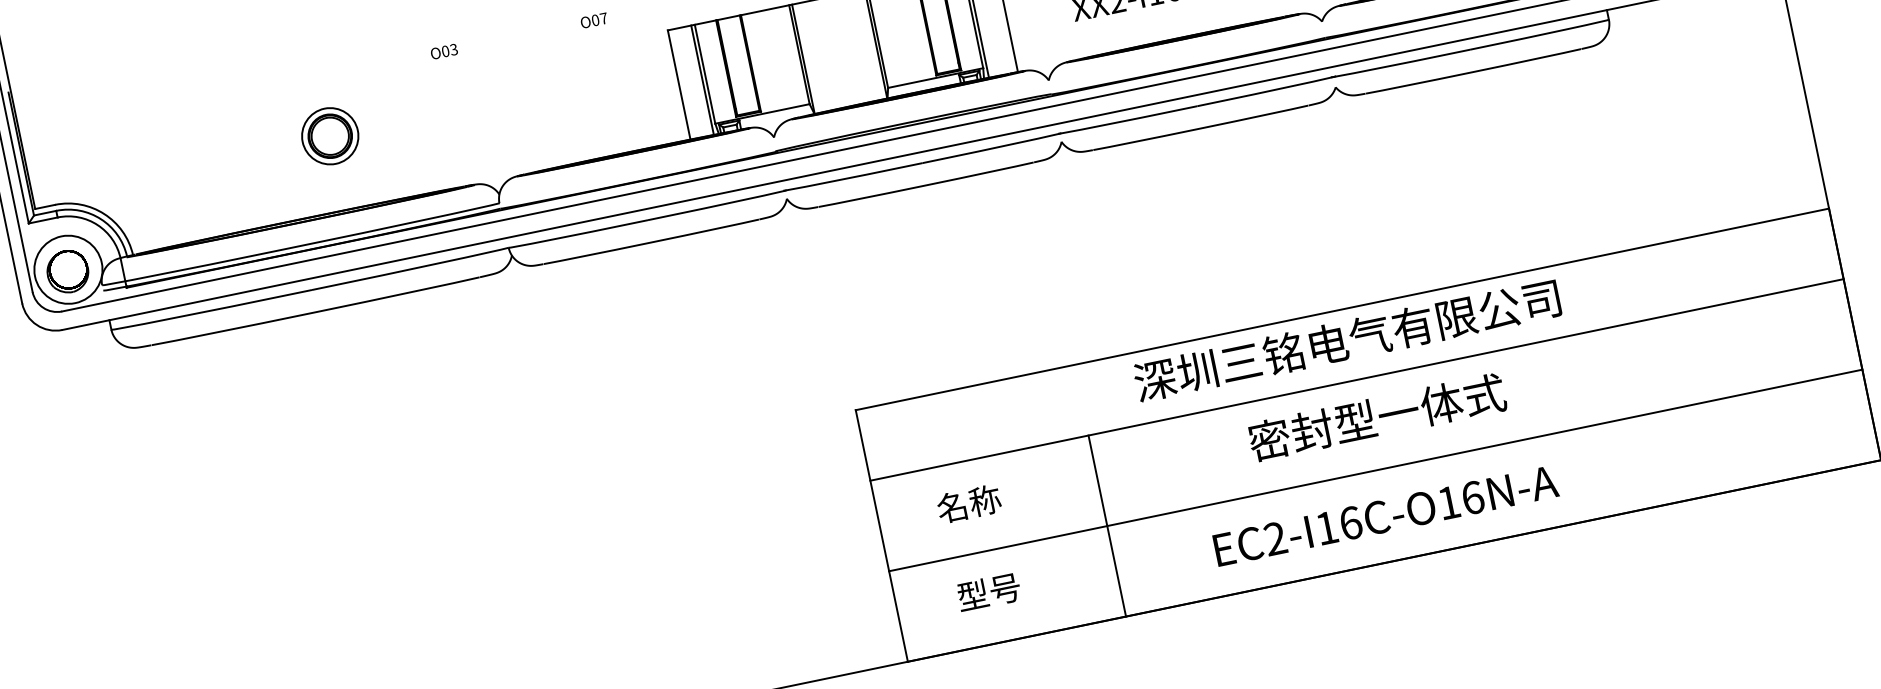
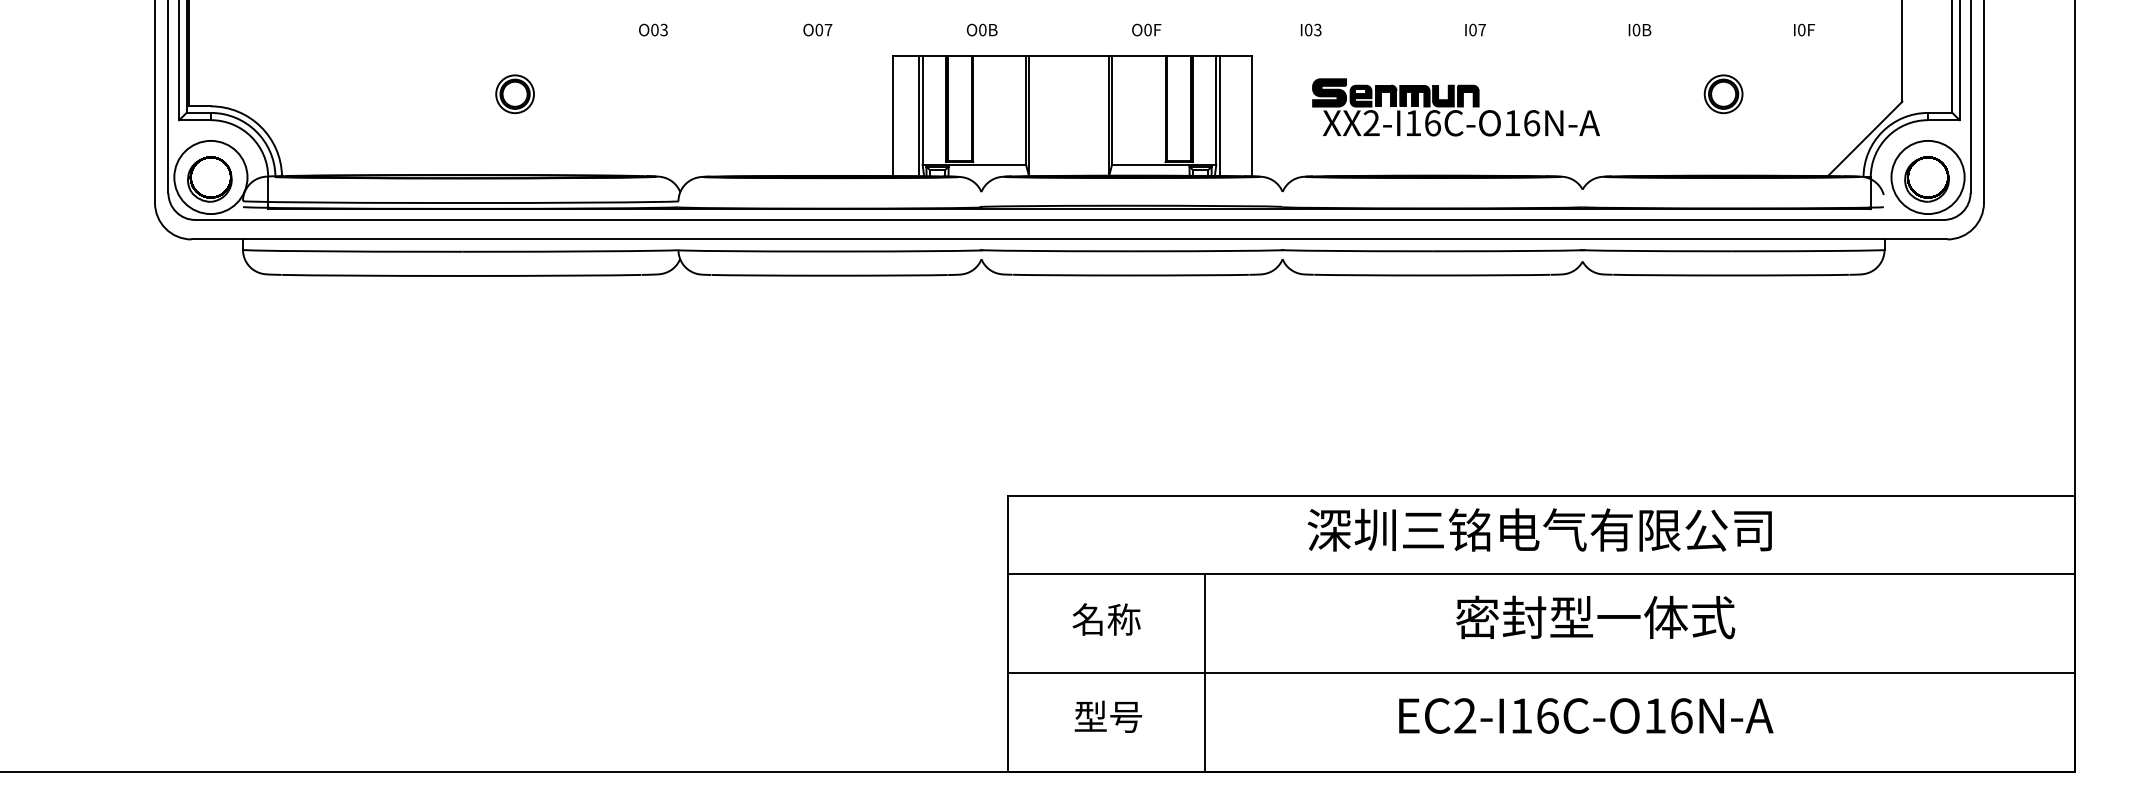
part: (329, 136) -> (514, 94), size x0.62
text: (1377, 417) -> (1595, 617), moved
text: (1386, 515) -> (1586, 715), moved
line: (1107, 525) -> (1205, 672), moved

